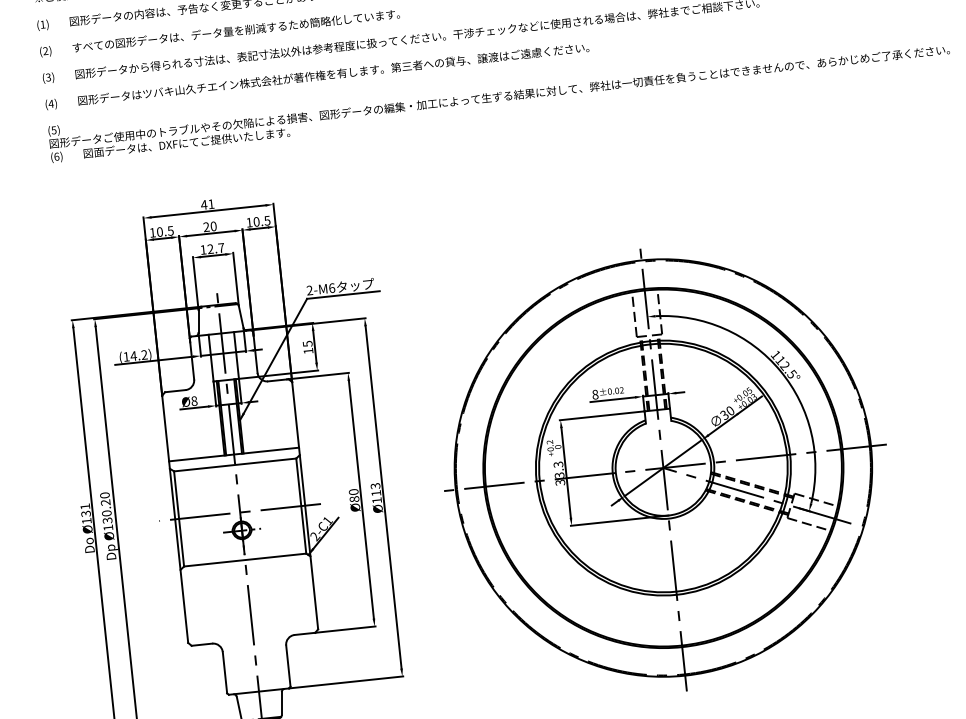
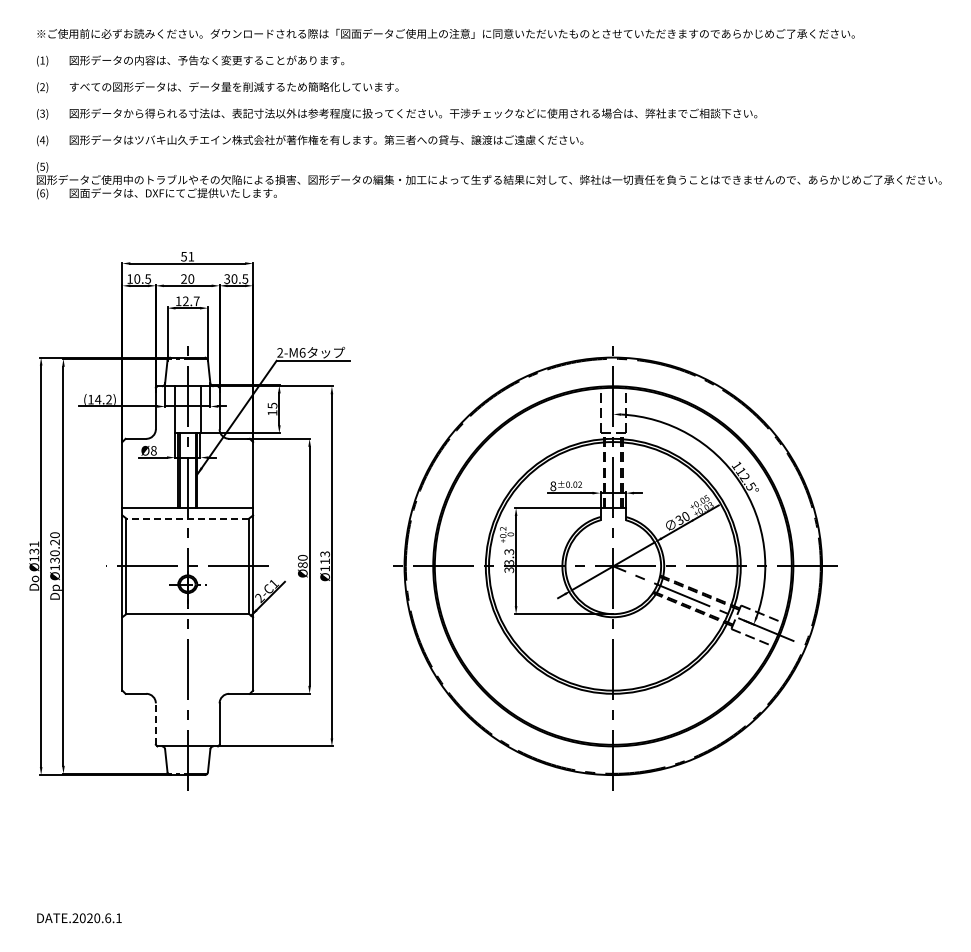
text: (203, 204) -> (183, 256), 41 -> 51
text: (249, 222) -> (227, 278), 10.5 -> 30.5
line: (234, 464) -> (187, 518), solid -> dashed
line: (224, 673) -> (155, 724), solid -> dashed

